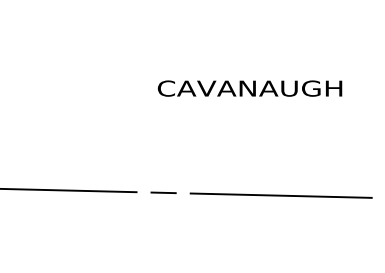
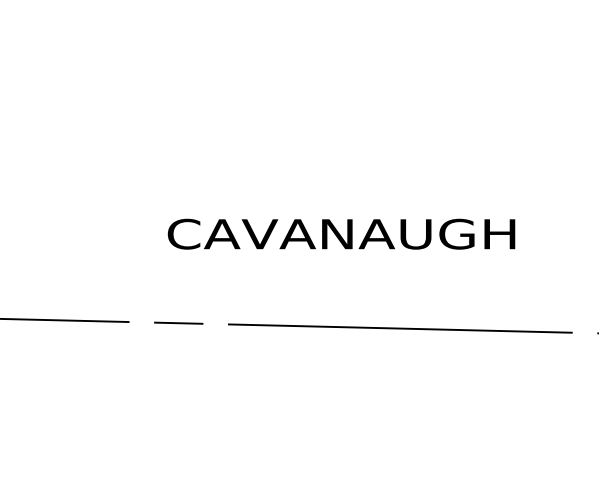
text: (249, 88) -> (340, 233), moved

